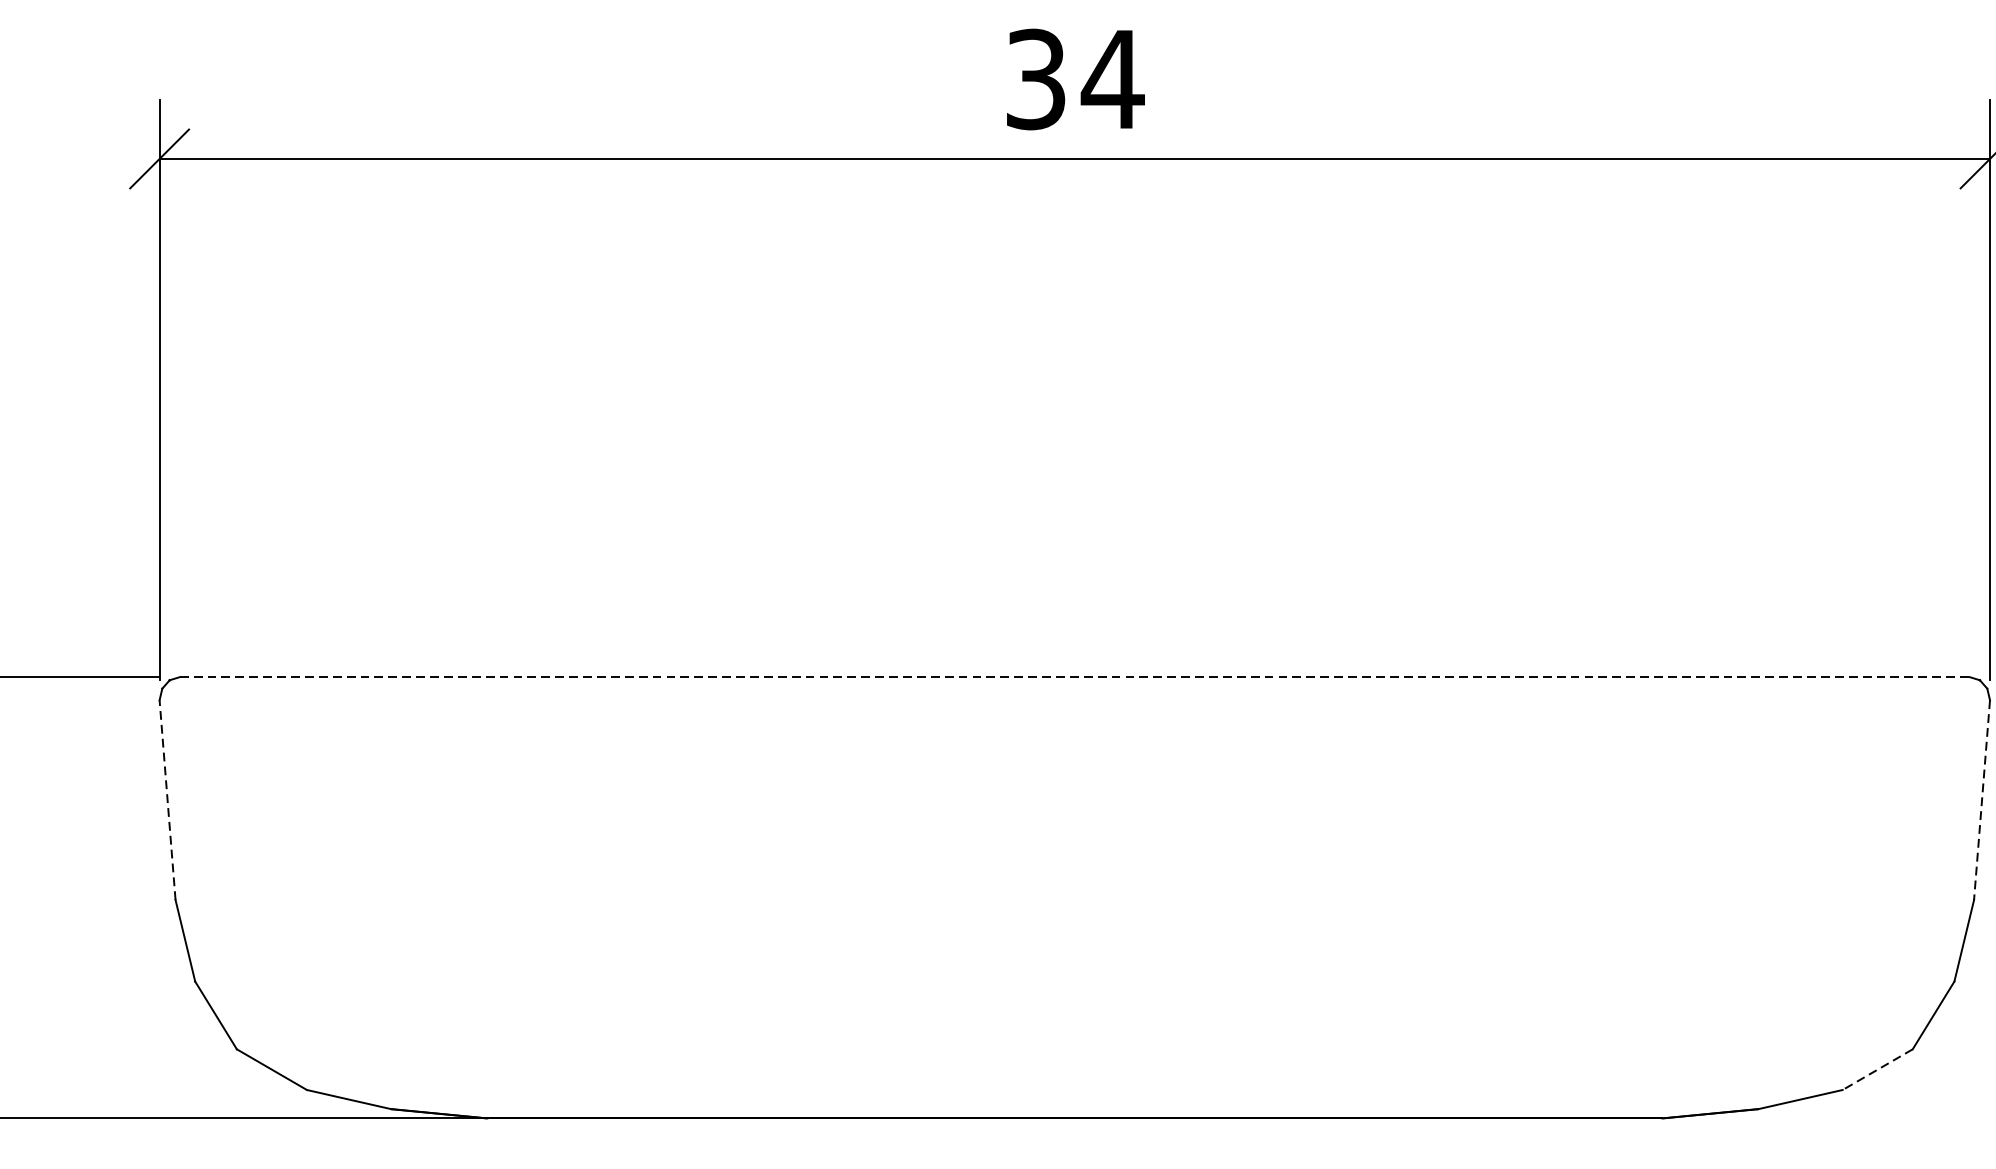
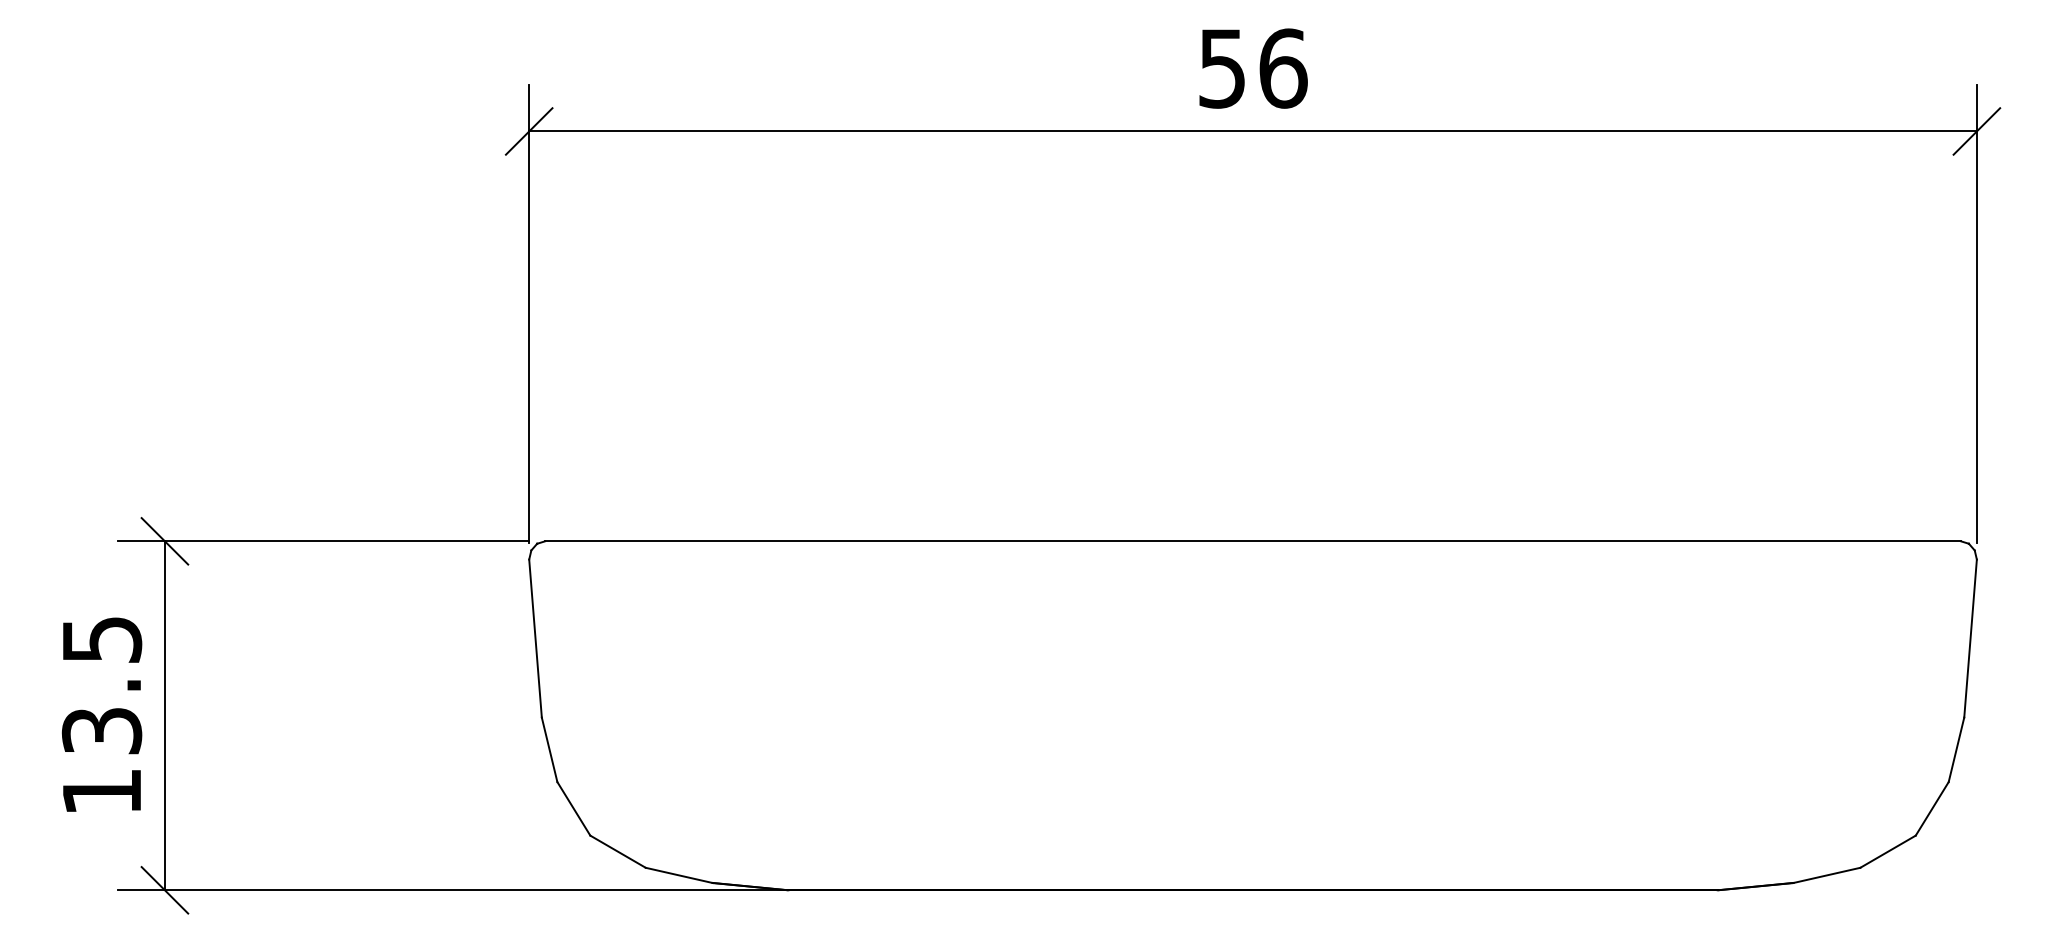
text: (1075, 79) -> (1253, 68), 34 -> 56
line: (1075, 677) -> (1253, 541), dashed -> solid
line: (167, 800) -> (535, 638), dashed -> solid
line: (1981, 801) -> (1970, 639), dashed -> solid
line: (1877, 1069) -> (1887, 851), dashed -> solid

